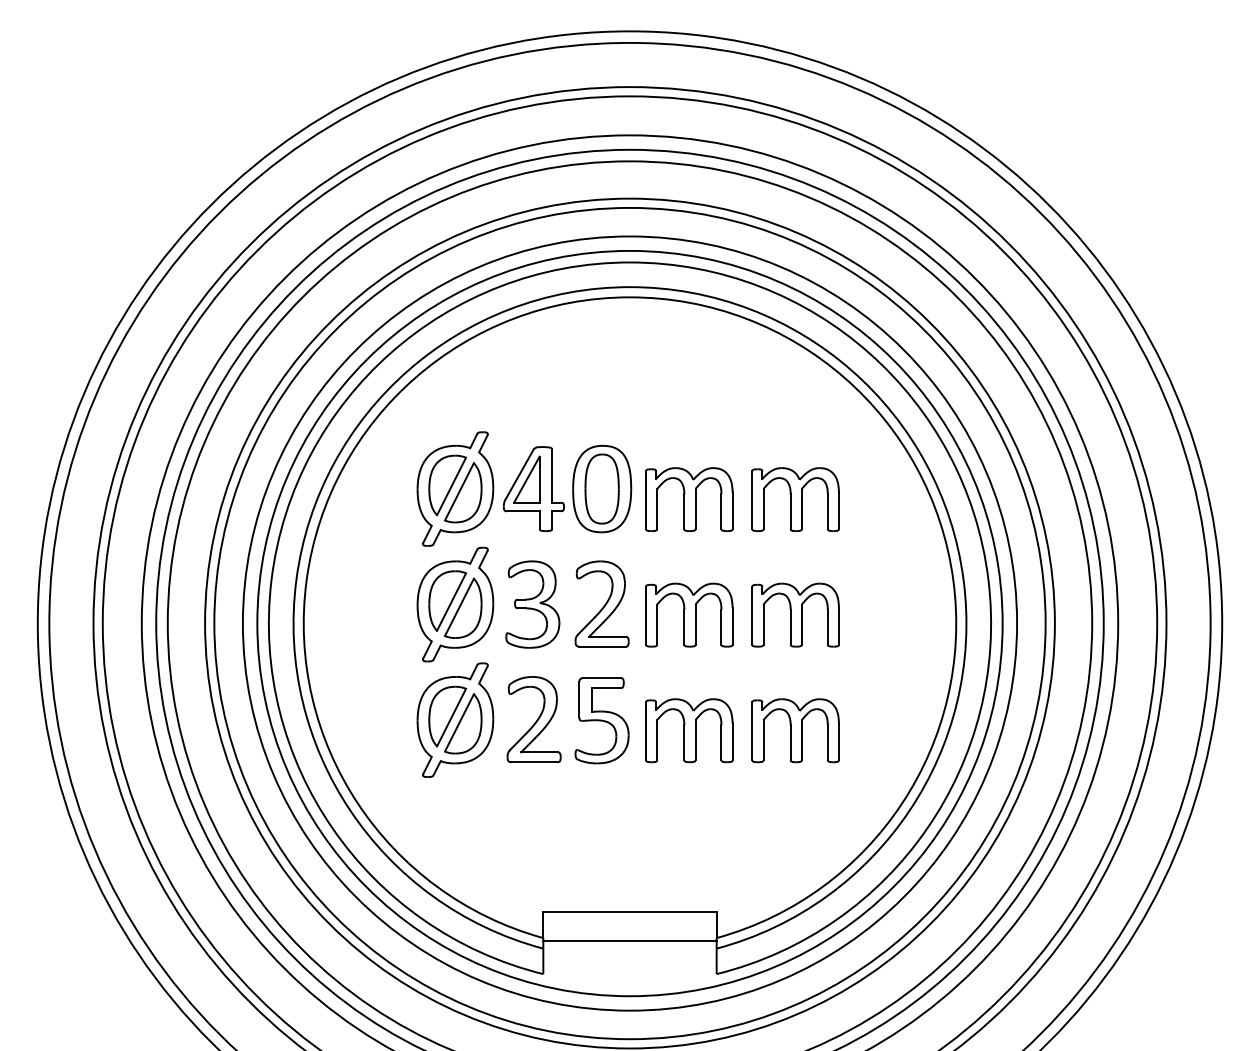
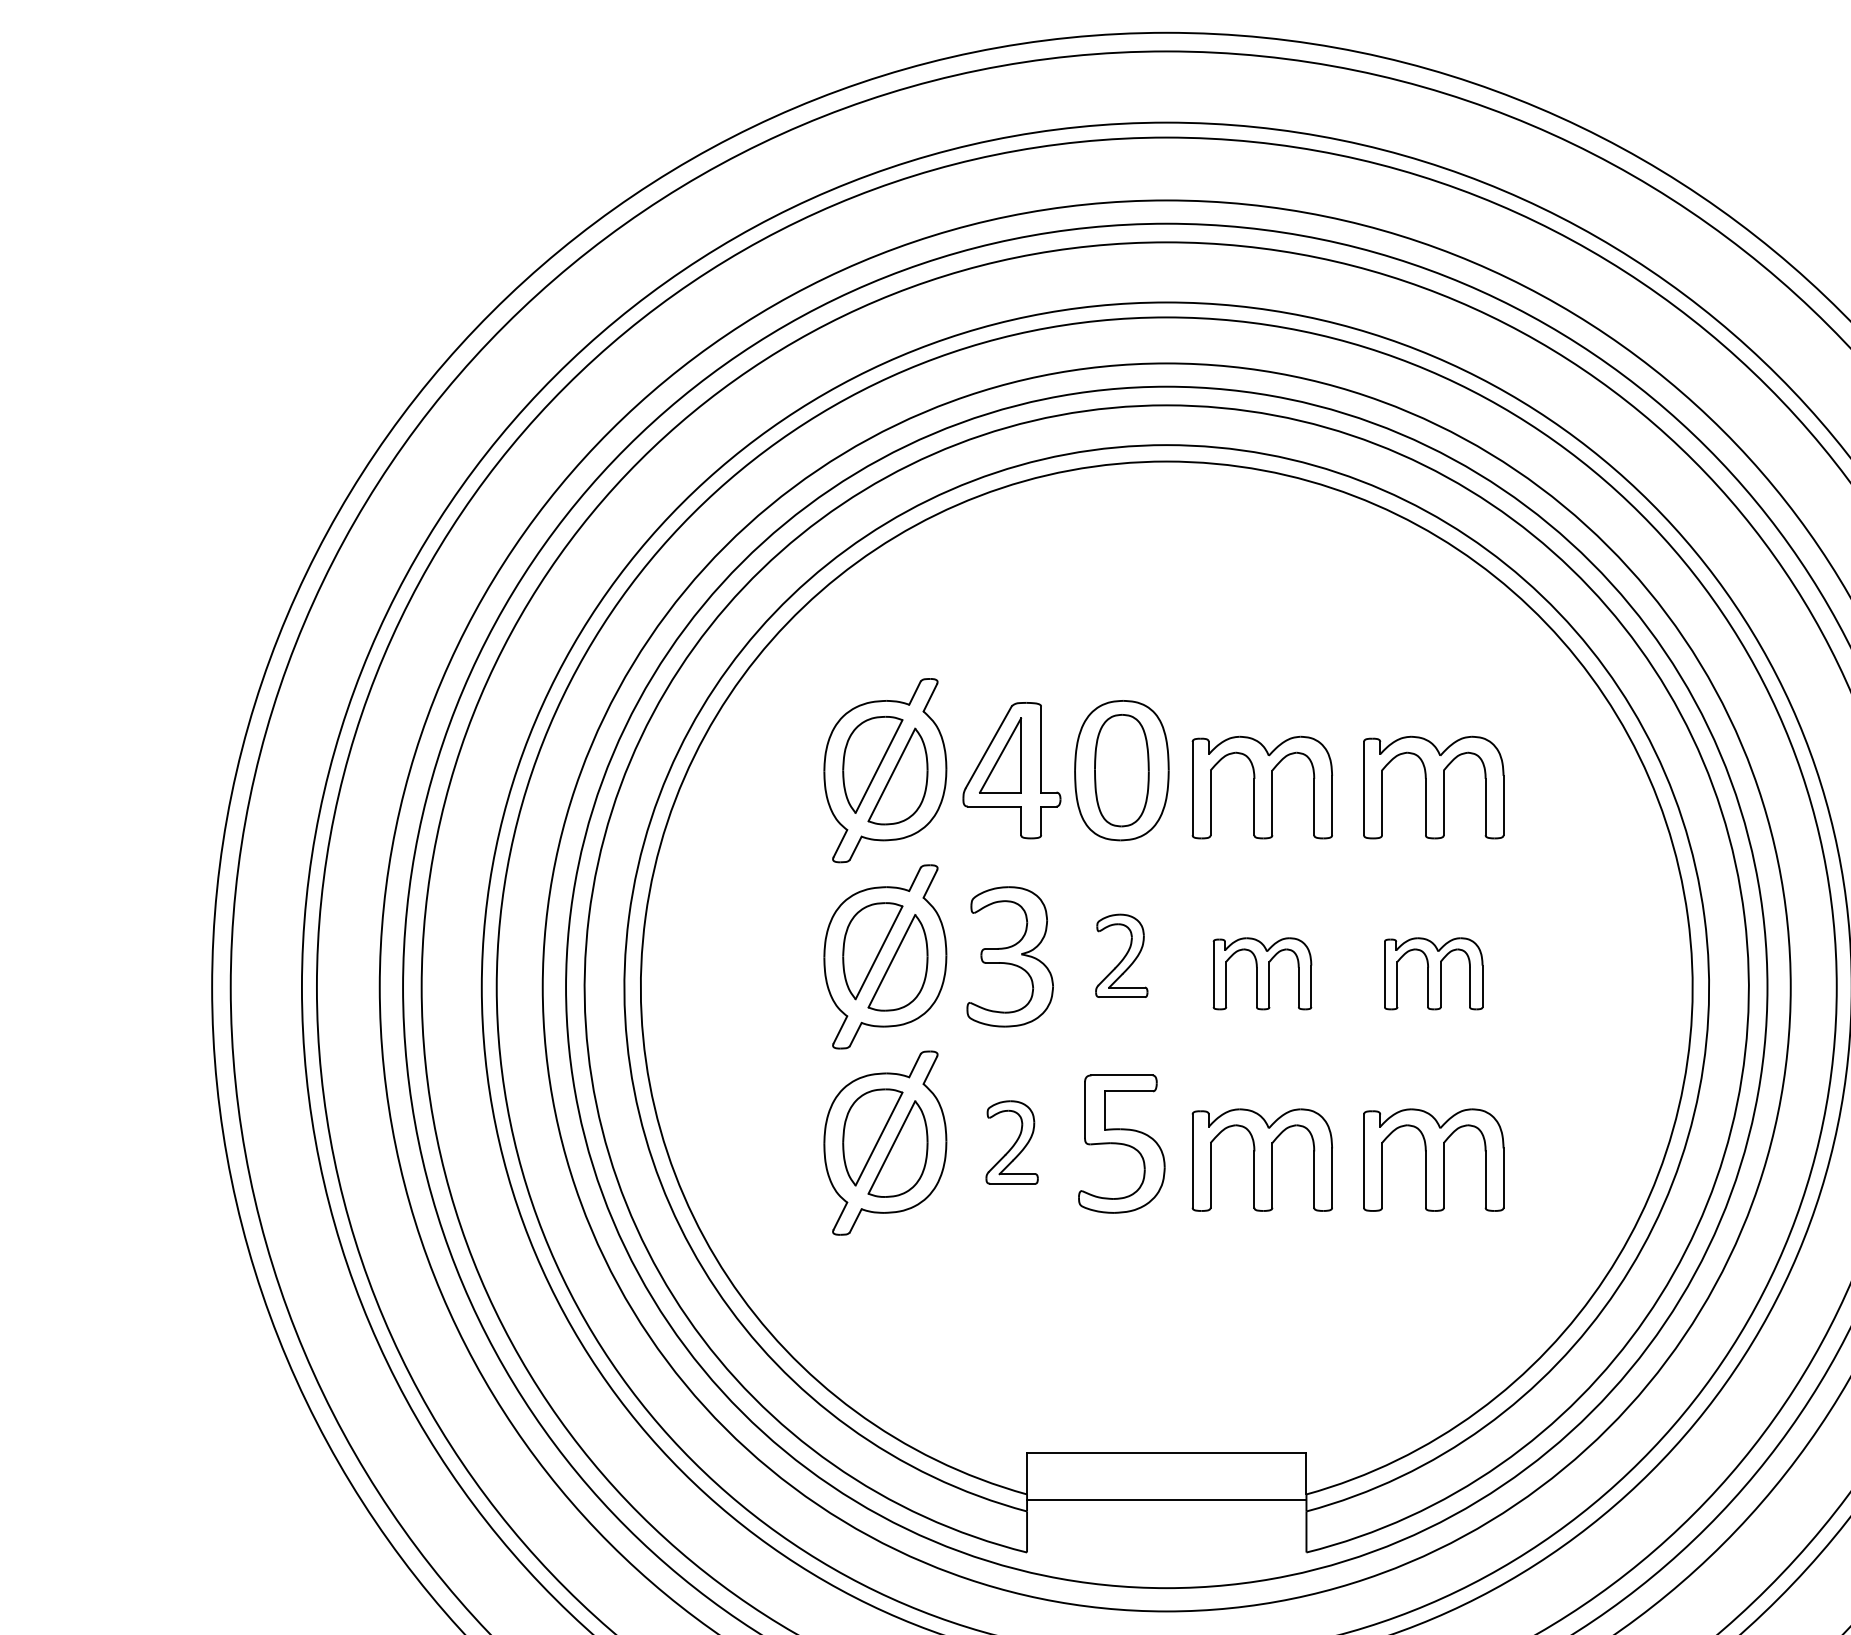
part: (601, 603) -> (1120, 955), size x0.6
part: (689, 614) -> (1262, 972), size x0.7
part: (795, 614) -> (1433, 972), size x0.7
part: (533, 719) -> (1011, 1142), size x0.6

